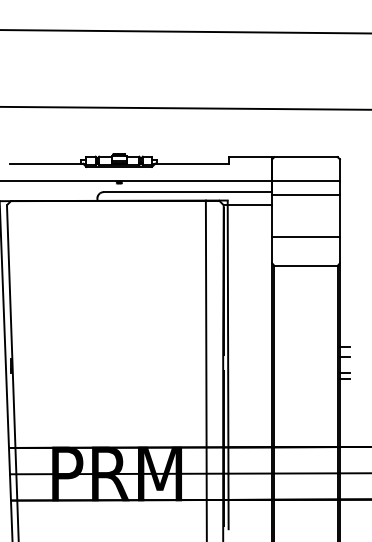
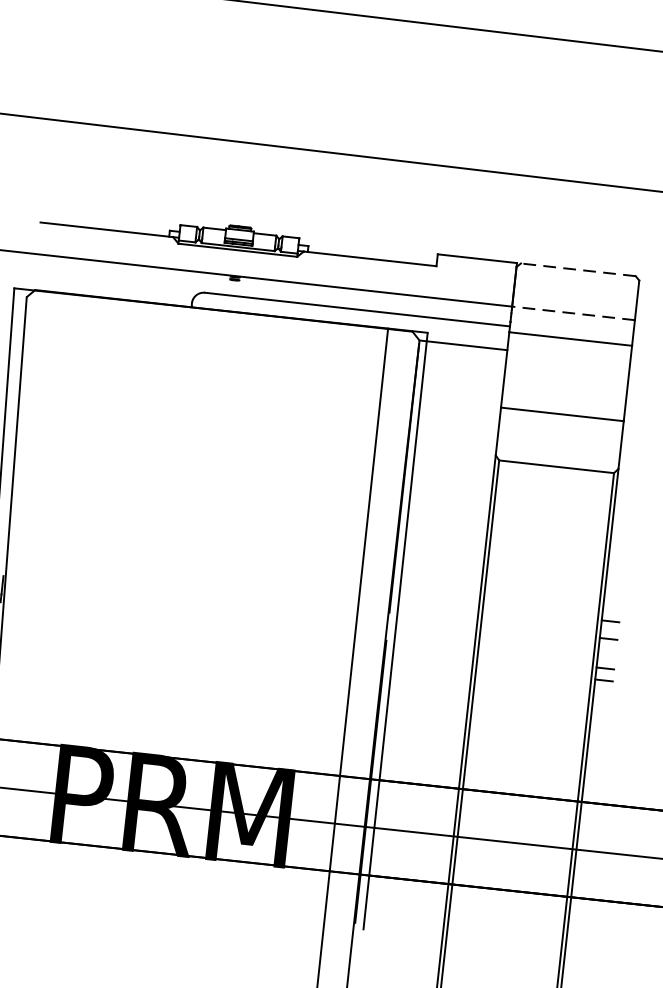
line: (306, 157) -> (579, 270), solid -> dashed
line: (306, 181) -> (574, 314), solid -> dashed

